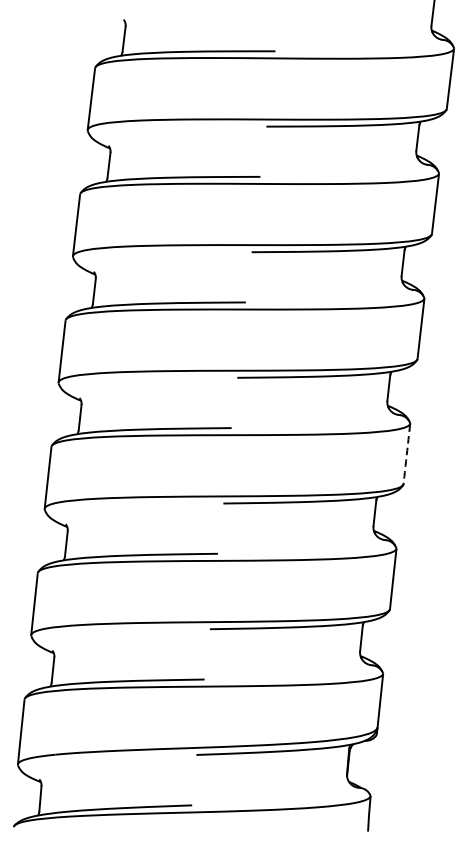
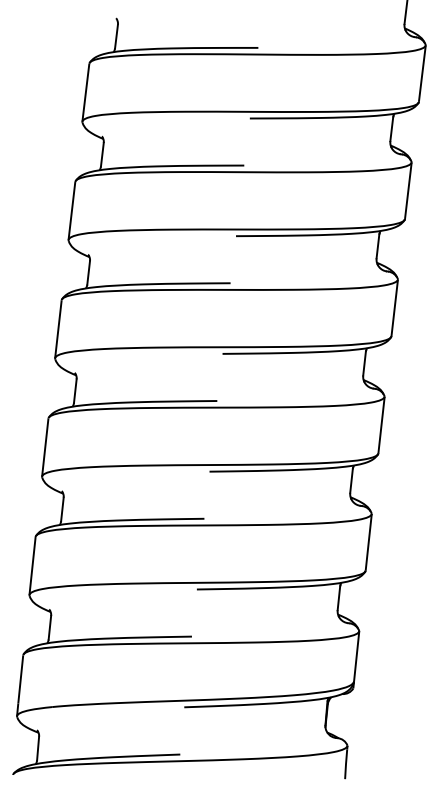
arc: (406, 454) -> (381, 425), dashed -> solid

